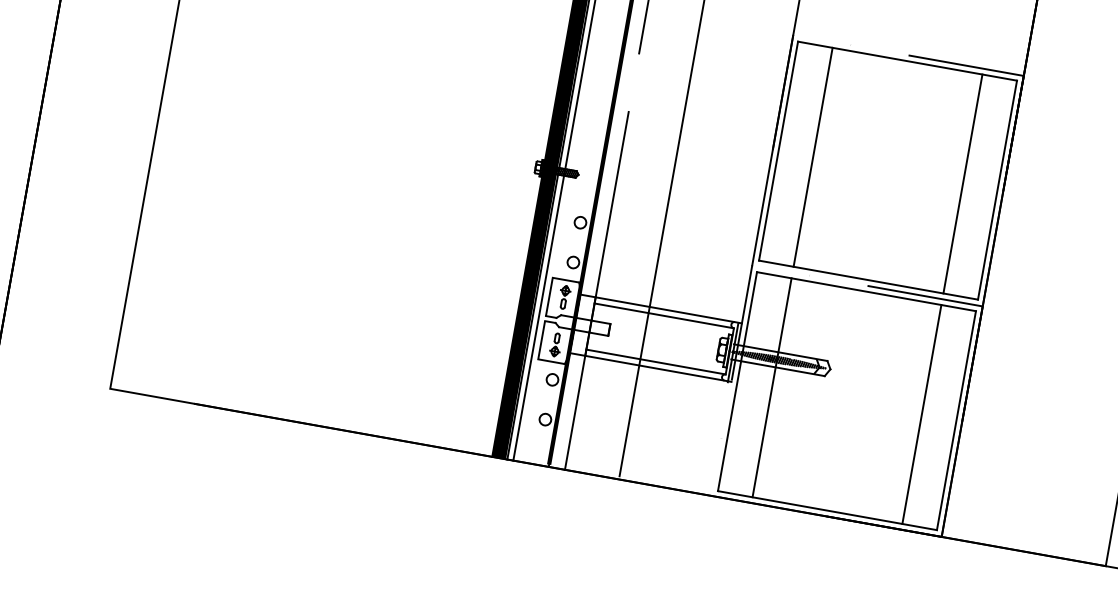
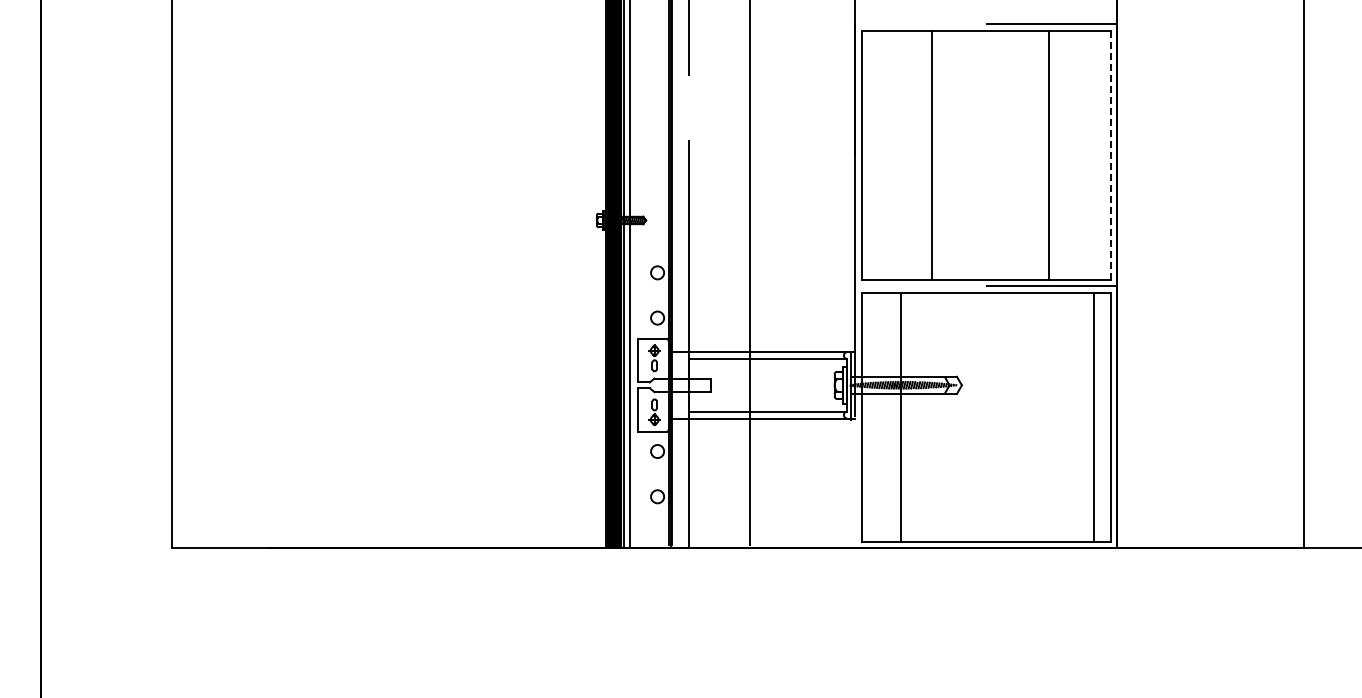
line: (813, 156) -> (932, 154), moved
line: (962, 183) -> (1048, 154), moved
line: (997, 190) -> (1110, 155), solid -> dashed
line: (921, 413) -> (1093, 416), moved

